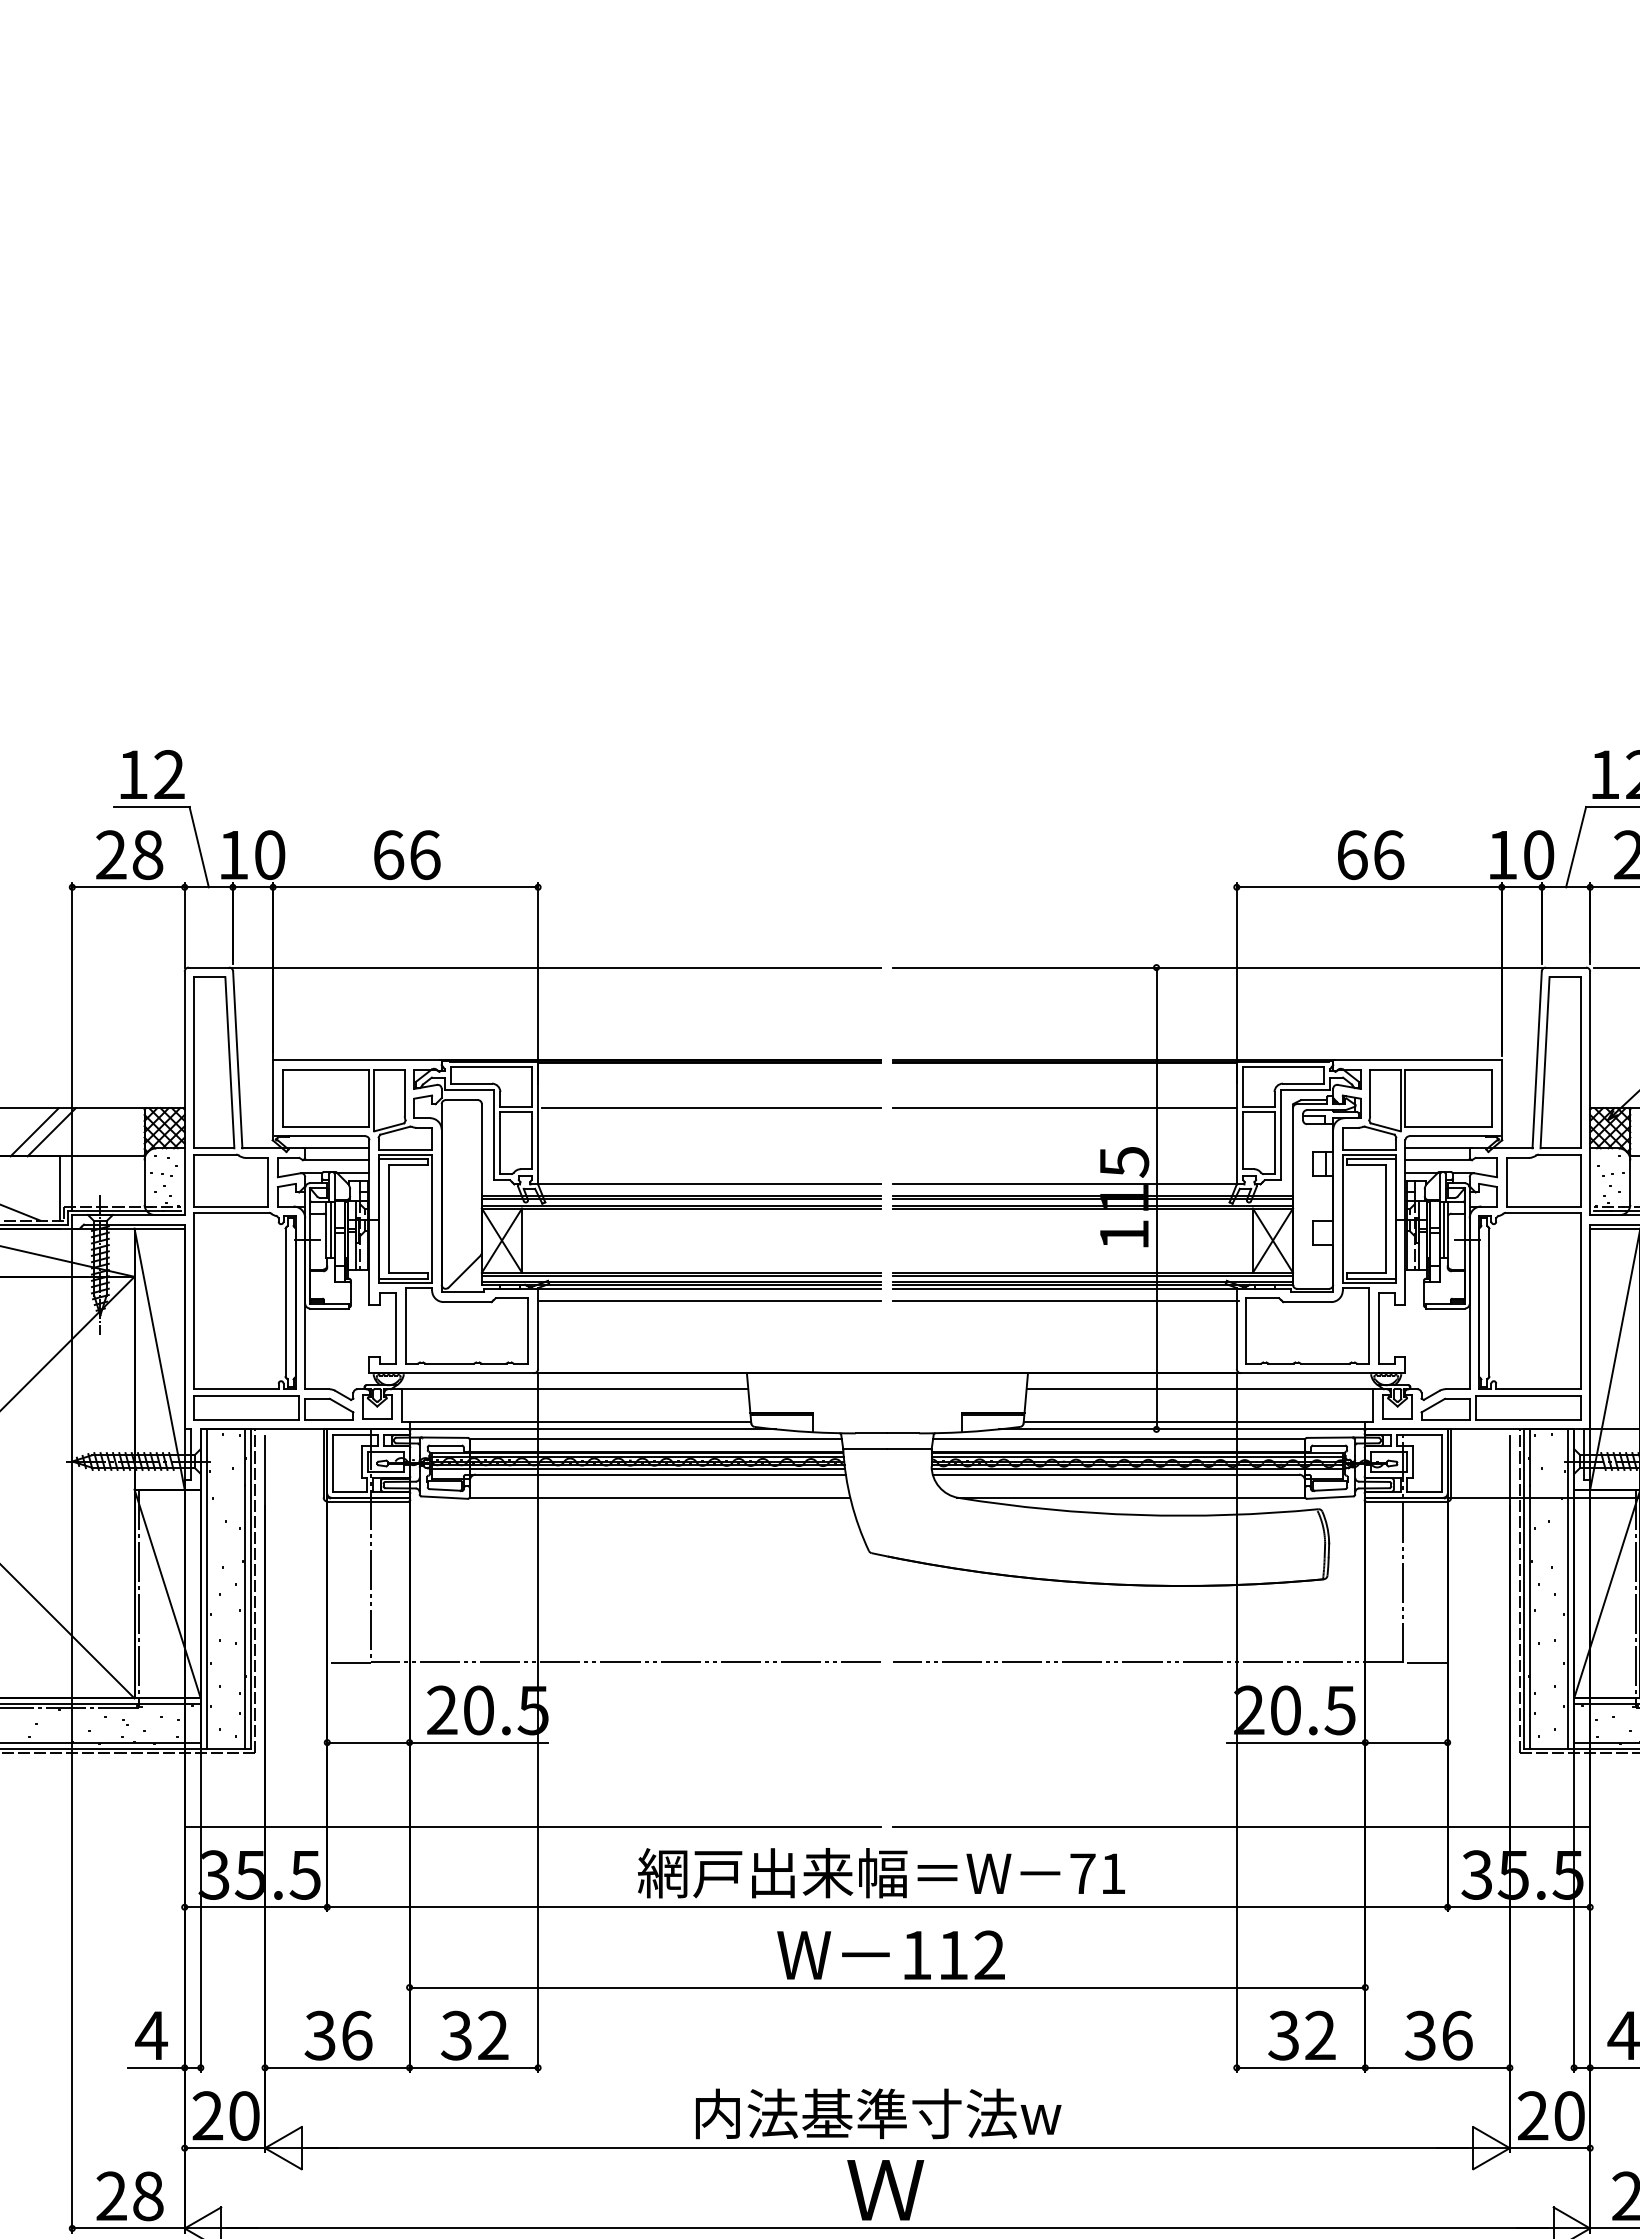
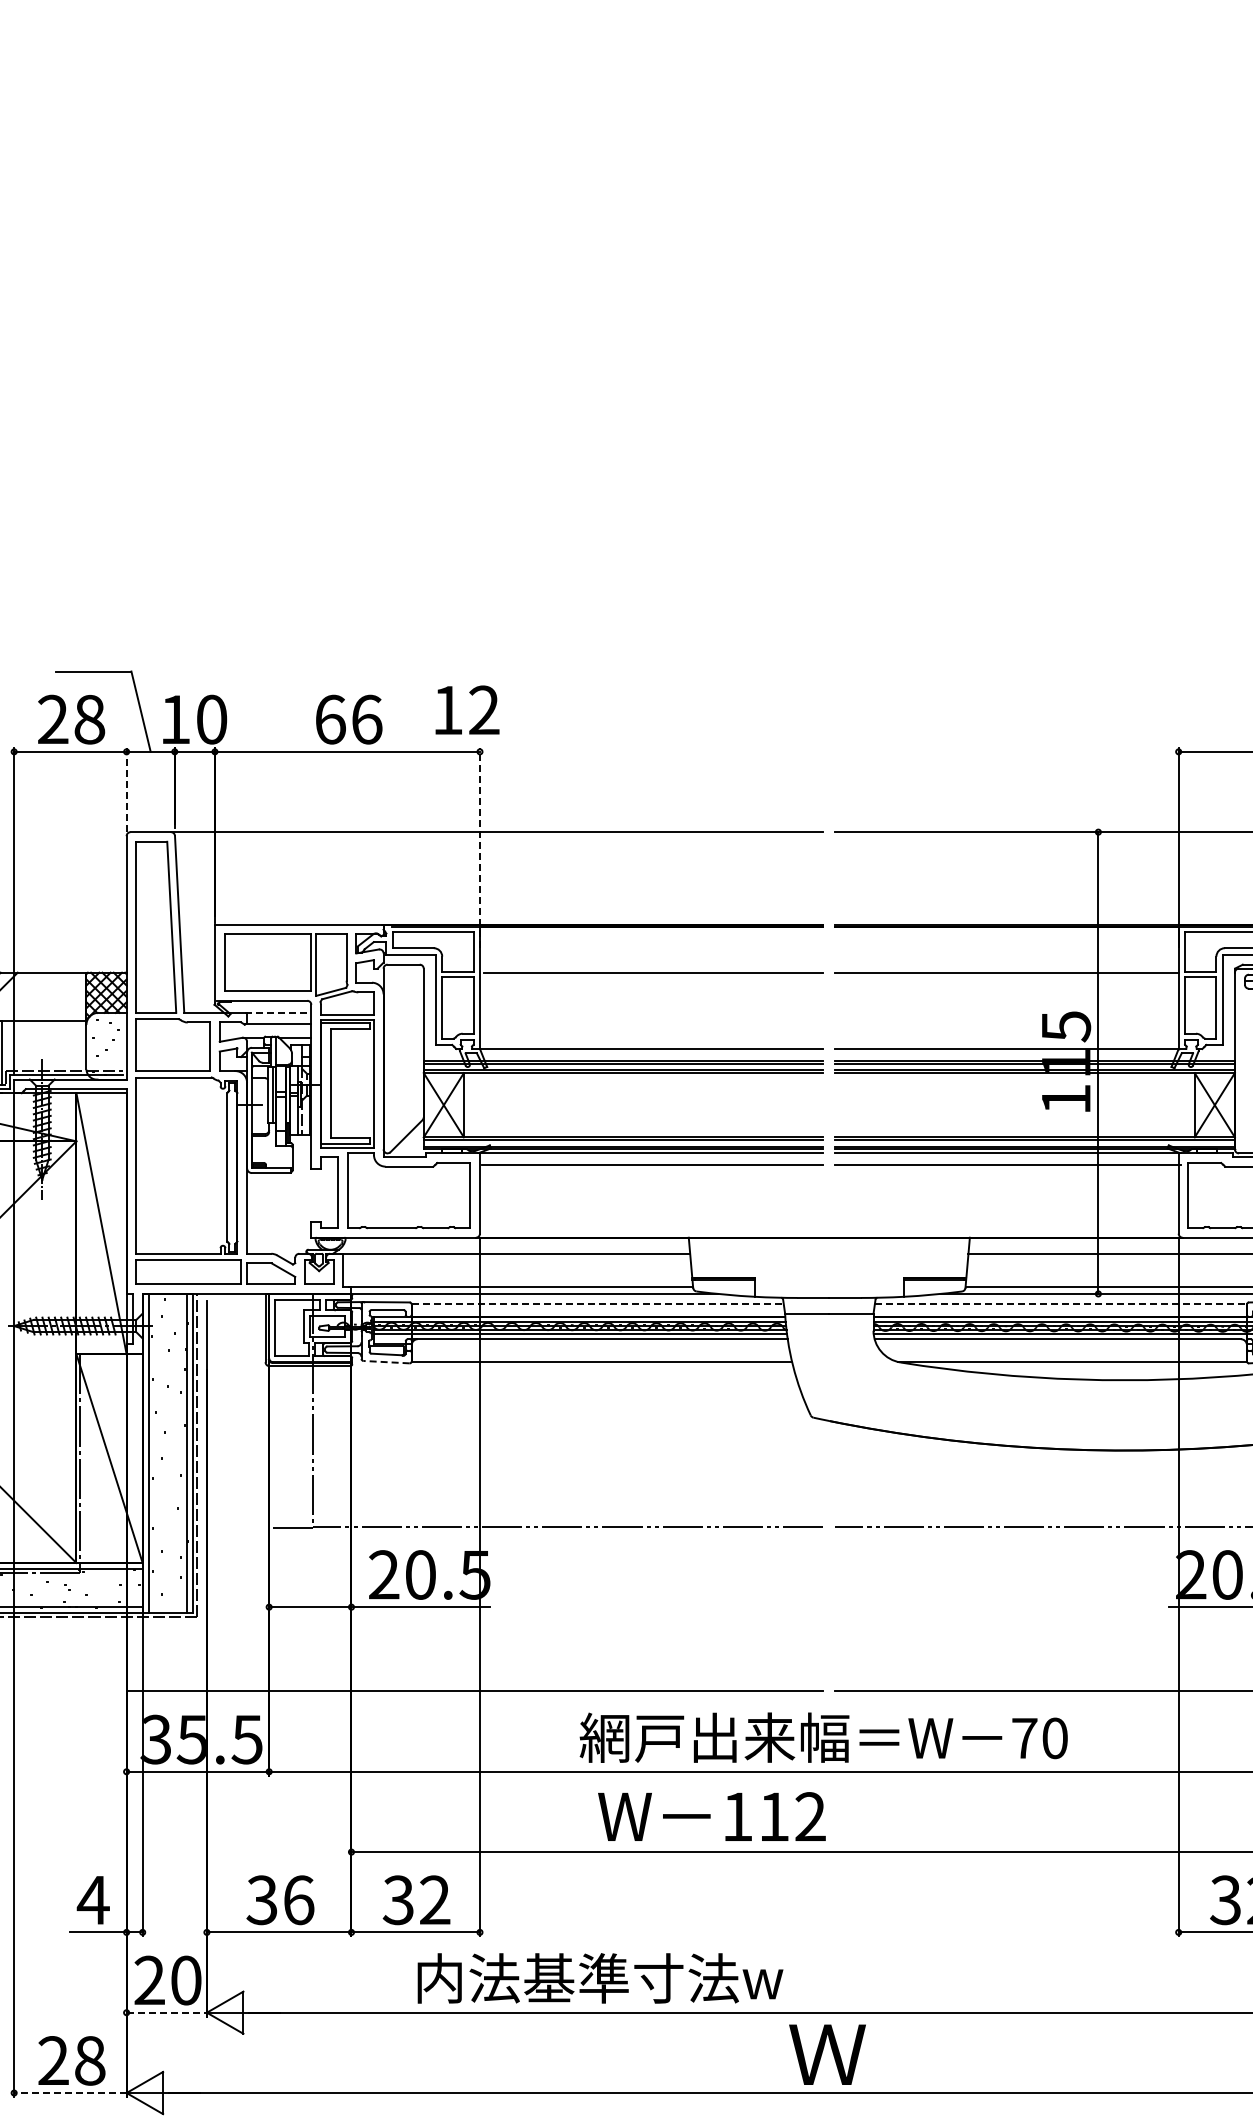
text: (152, 774) -> (467, 710), moved
line: (184, 924) -> (126, 789), solid -> dashed
line: (538, 983) -> (480, 848), solid -> dashed
line: (336, 1148) -> (278, 1013), solid -> dashed
line: (656, 1439) -> (598, 1304), solid -> dashed
line: (1119, 1439) -> (1061, 1304), solid -> dashed
line: (444, 1497) -> (386, 1362), solid -> dashed
text: (1113, 1873) -> (1055, 1738), 71 -> 70
text: (890, 1954) -> (711, 1816), moved
text: (878, 2113) -> (600, 1978), moved
line: (225, 2148) -> (167, 2013), solid -> dashed
line: (128, 2228) -> (70, 2093), solid -> dashed

